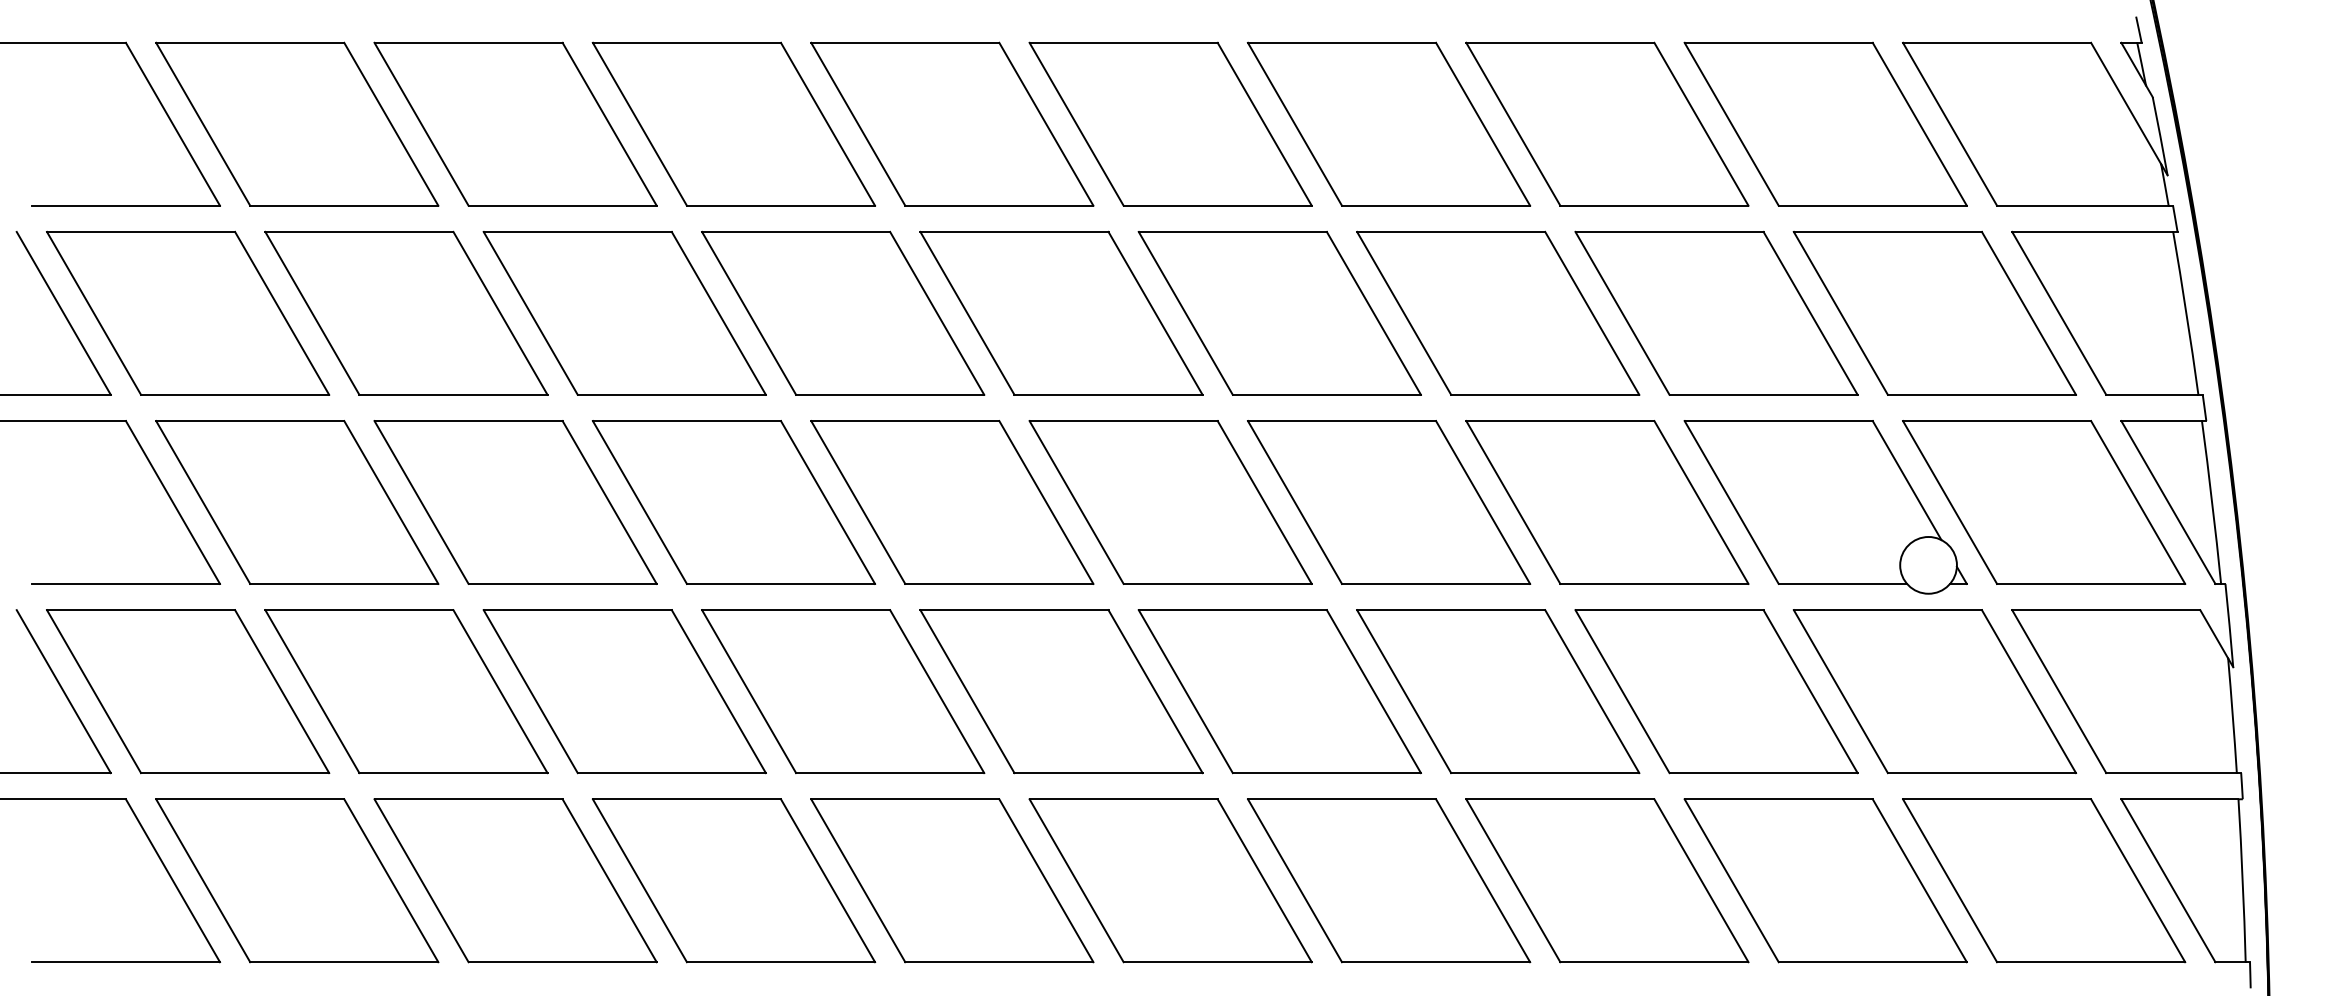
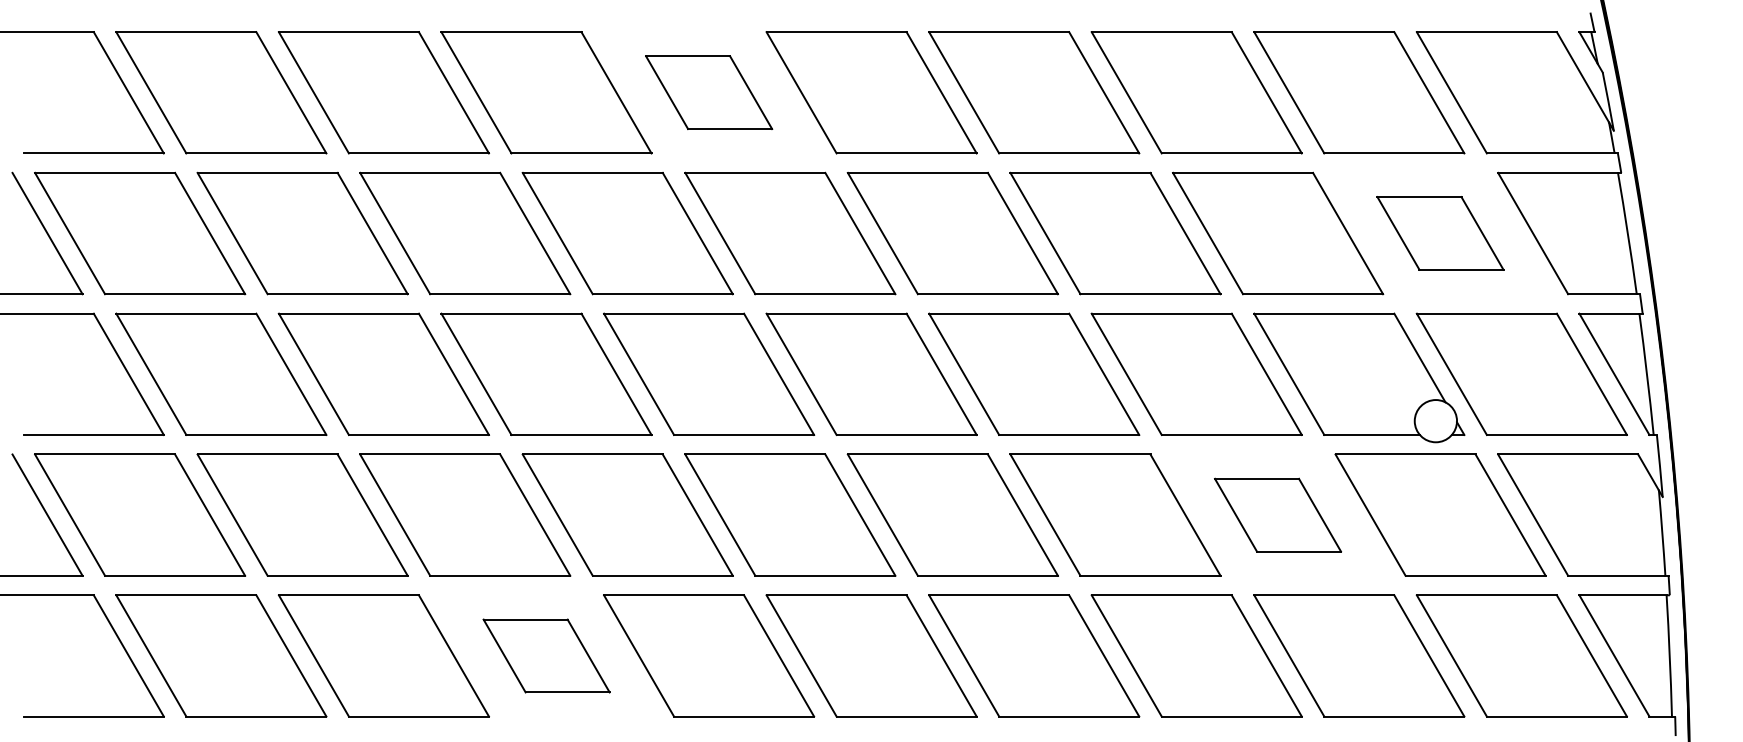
part: (952, 123) -> (709, 92), size x0.6
part: (1934, 312) -> (1440, 232), size x0.6
part: (1716, 691) -> (1277, 515), size x0.6
part: (734, 880) -> (546, 655), size x0.6

